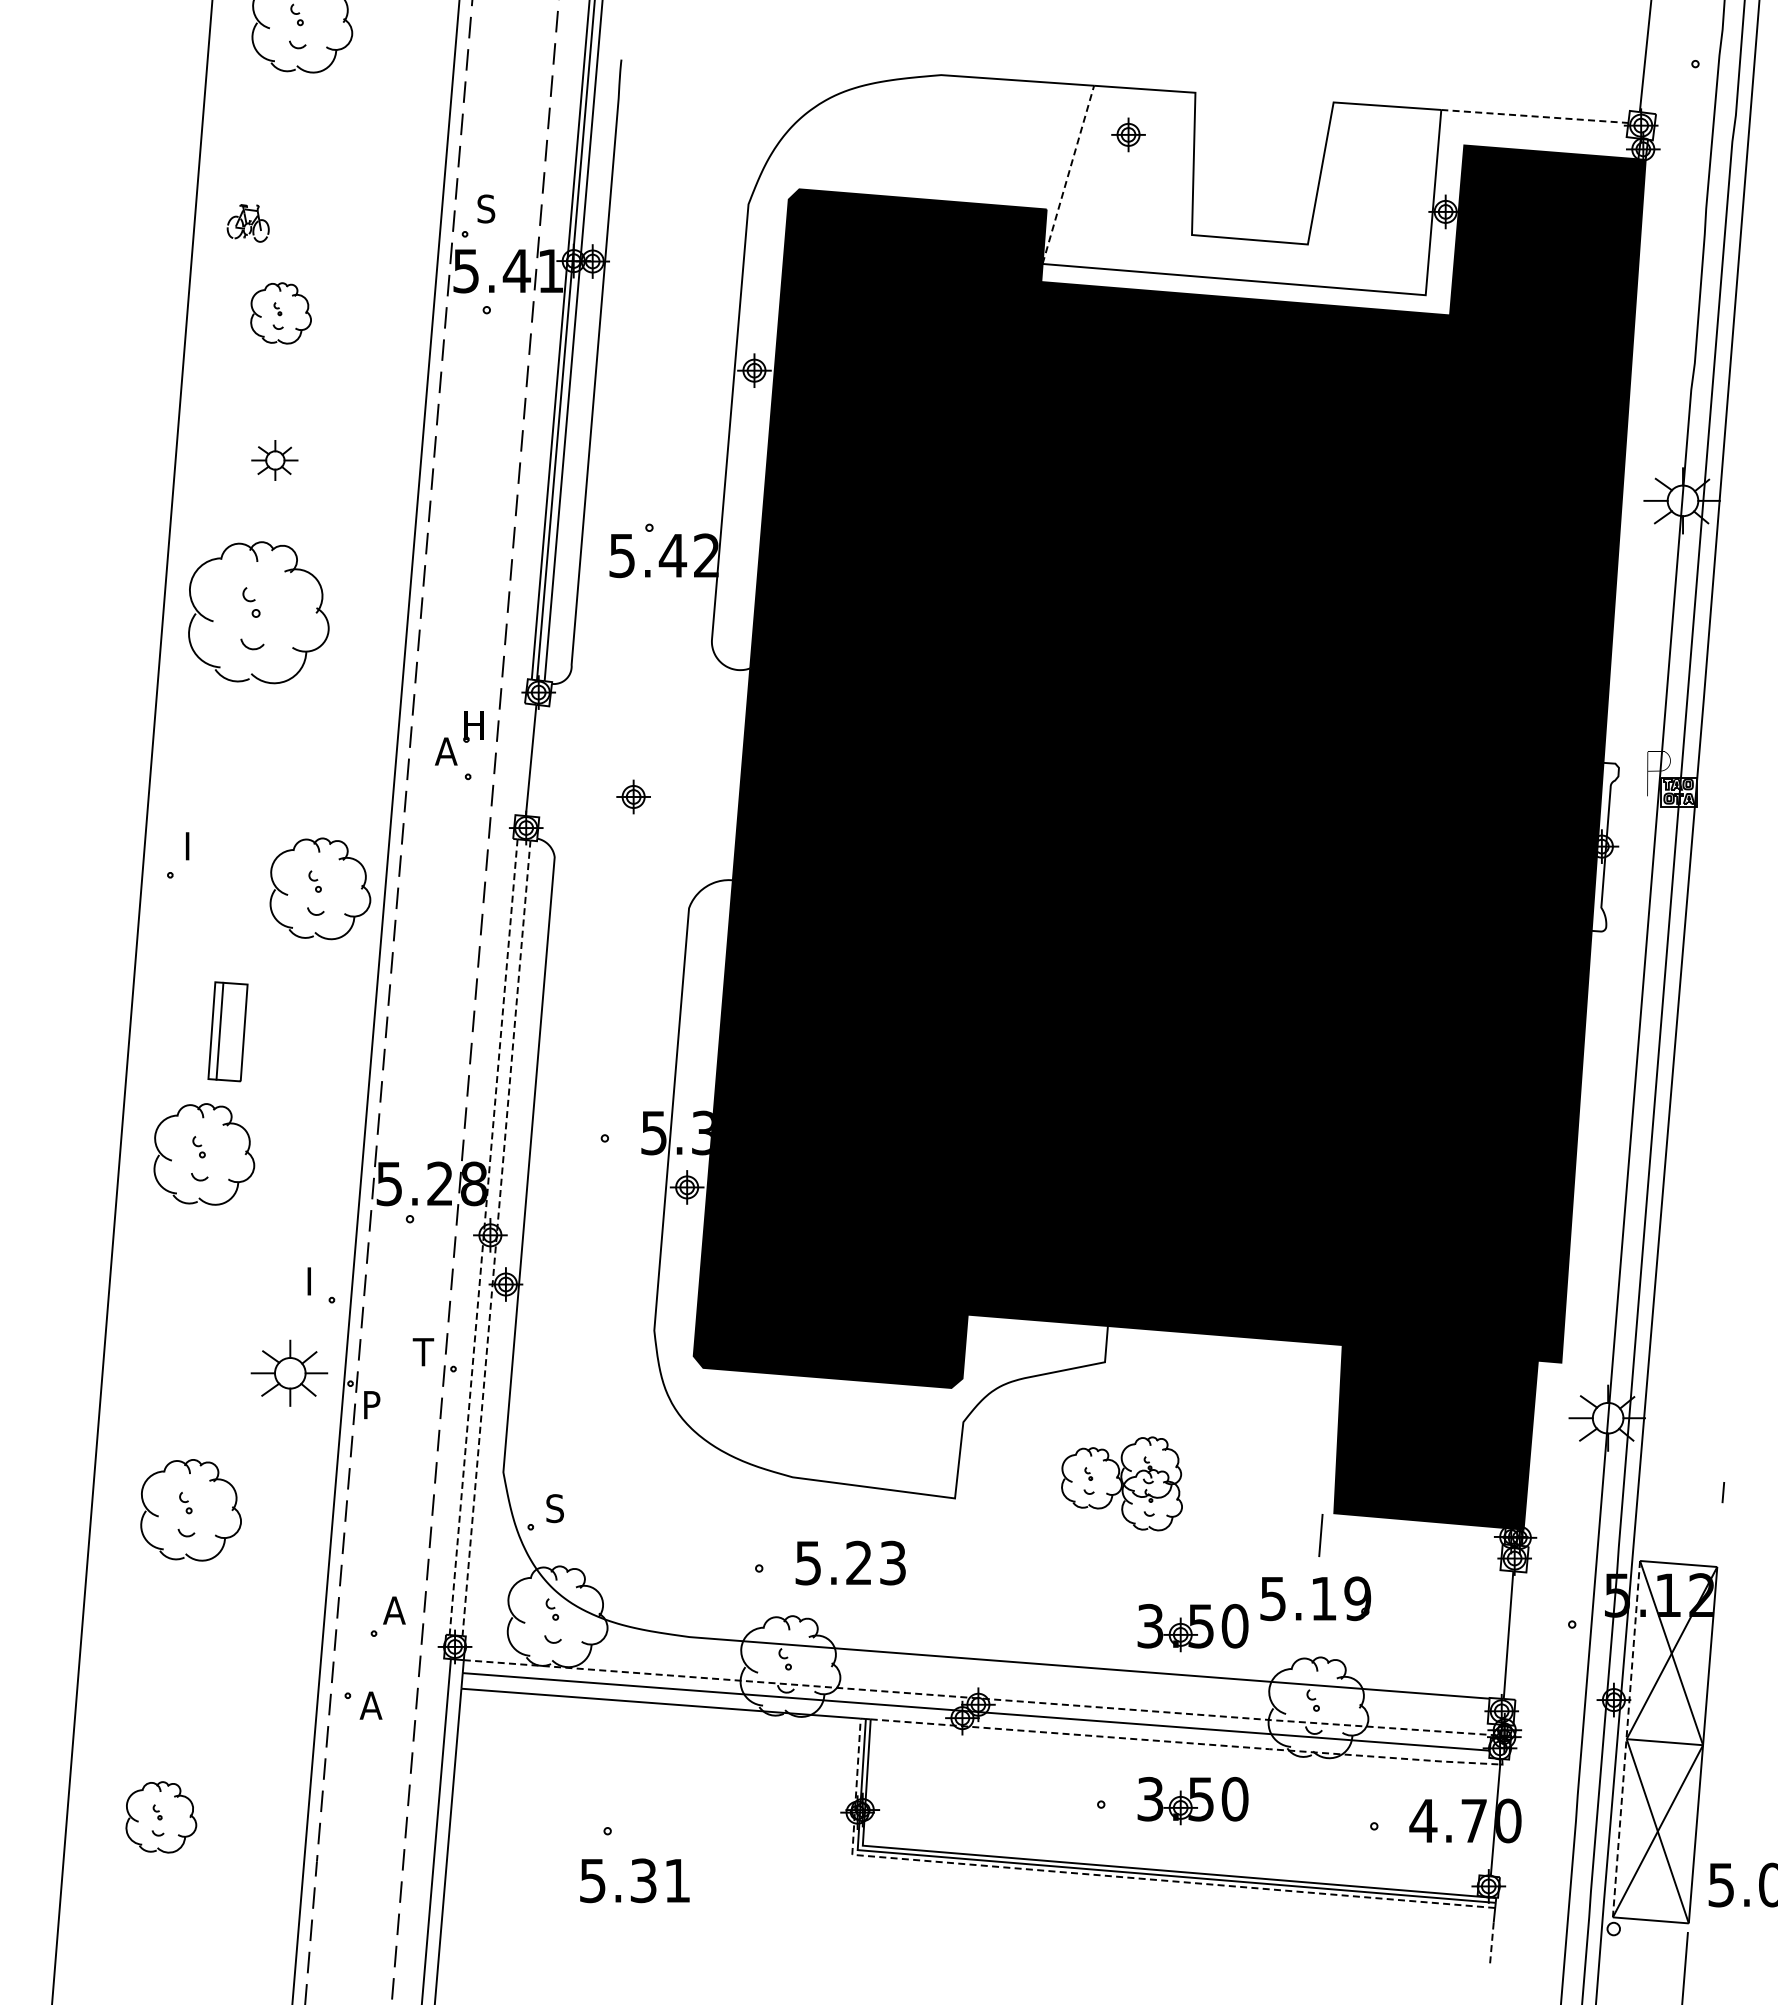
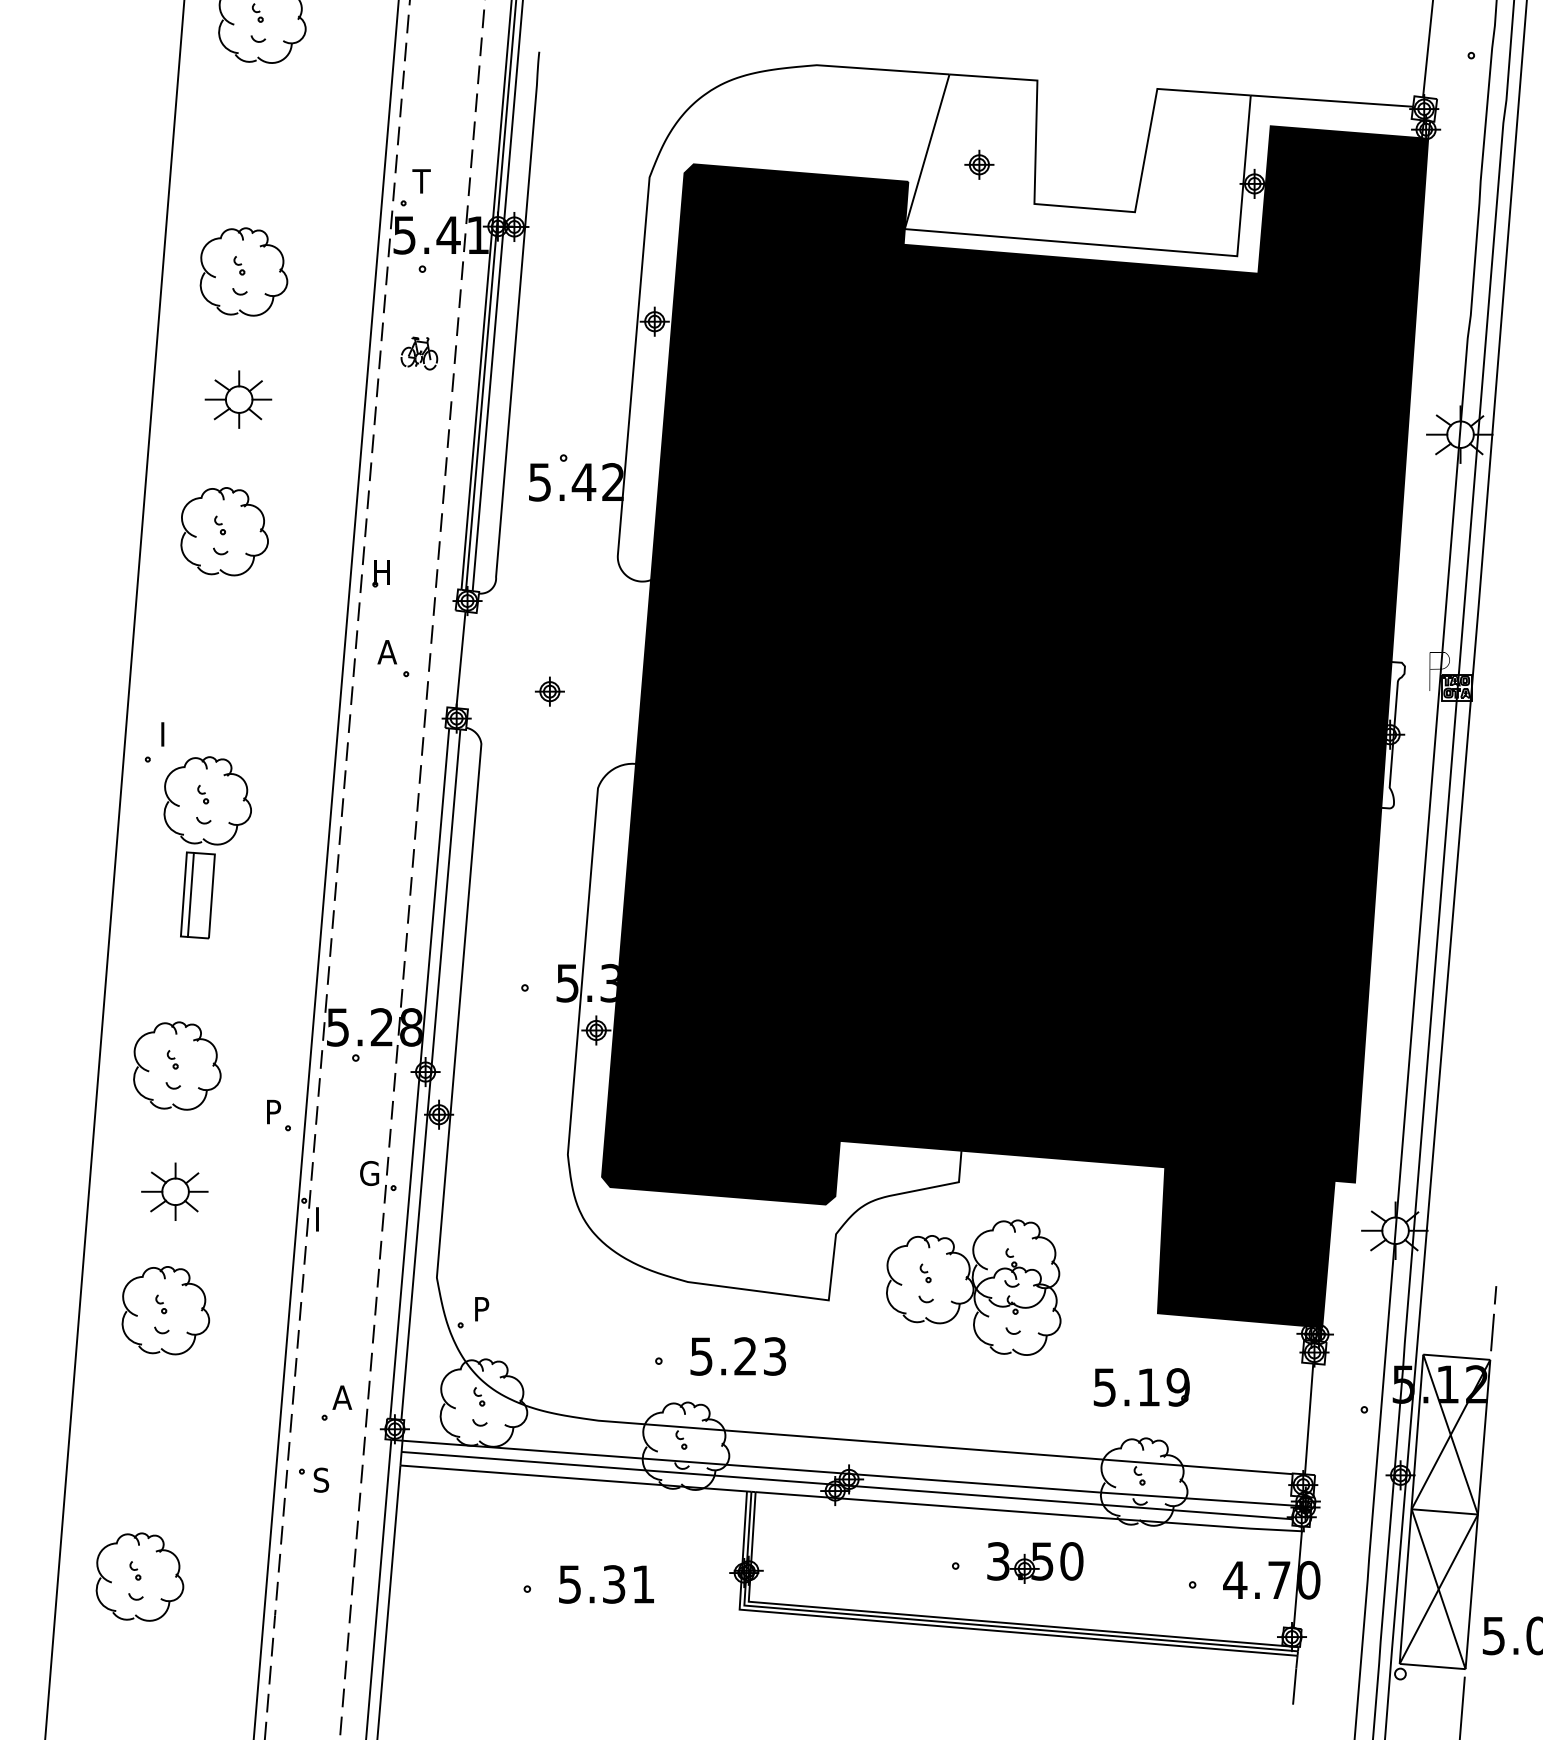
line: (1534, 116) -> (1331, 101), dashed -> solid
part: (1128, 134) -> (979, 164), moved
line: (1068, 174) -> (927, 151), dashed -> solid
text: (485, 208) -> (421, 180), S -> T
part: (247, 223) -> (418, 353), moved
part: (280, 313) -> (243, 272), size x1.67
part: (274, 460) -> (238, 399), size x1.67
part: (258, 612) -> (224, 531), size x0.71
part: (473, 726) -> (381, 573), moved
part: (320, 888) -> (207, 800), moved
part: (204, 1154) -> (177, 1066), moved
line: (483, 1237) -> (419, 1073), dashed -> solid
line: (496, 1238) -> (430, 1074), dashed -> solid
text: (317, 1275) -> (275, 1106), I -> P
text: (424, 1351) -> (368, 1172), T -> G
part: (289, 1372) -> (174, 1191), moved
text: (373, 1399) -> (324, 1214), P -> I
part: (1121, 1483) -> (973, 1287), size x1.67
text: (554, 1508) -> (481, 1309), S -> P
line: (1320, 1535) -> (1492, 1332), moved
part: (1192, 1628) -> (1034, 1413), removed
line: (984, 1698) -> (854, 1473), dashed -> solid
text: (370, 1705) -> (321, 1480), A -> S
line: (1626, 1739) -> (1411, 1509), dashed -> solid
line: (1187, 1743) -> (1030, 1513), dashed -> solid
part: (161, 1817) -> (140, 1577), size x1.43
line: (1105, 1875) -> (959, 1627), dashed -> solid
text: (634, 1880) -> (606, 1584), moved
line: (1491, 1943) -> (1294, 1686), dashed -> solid

